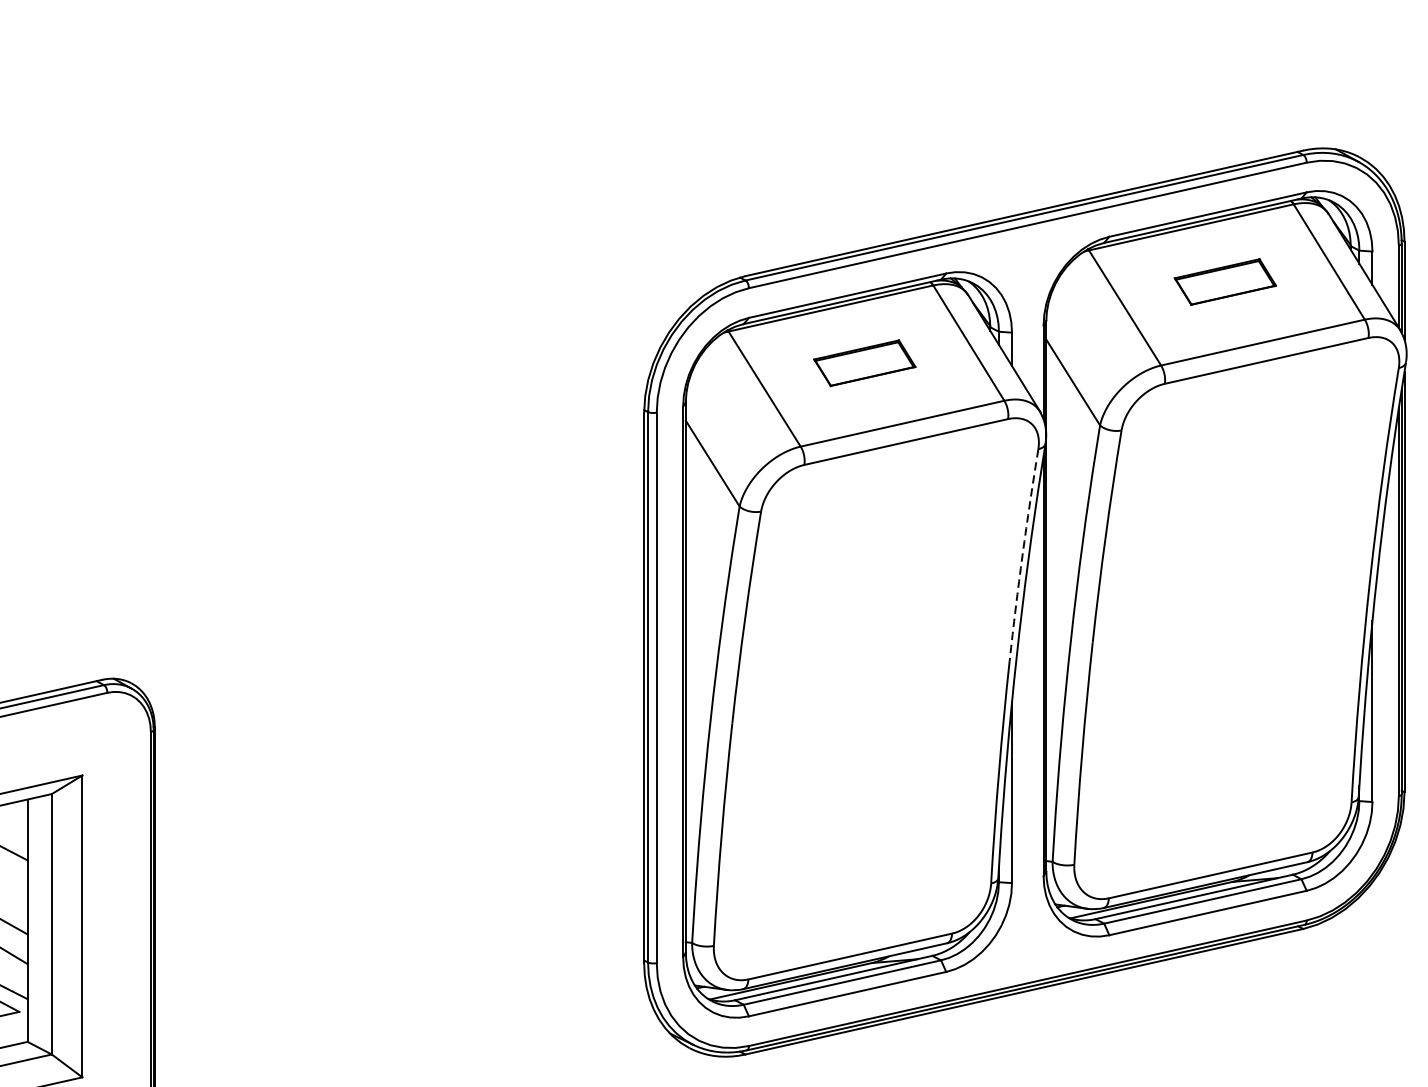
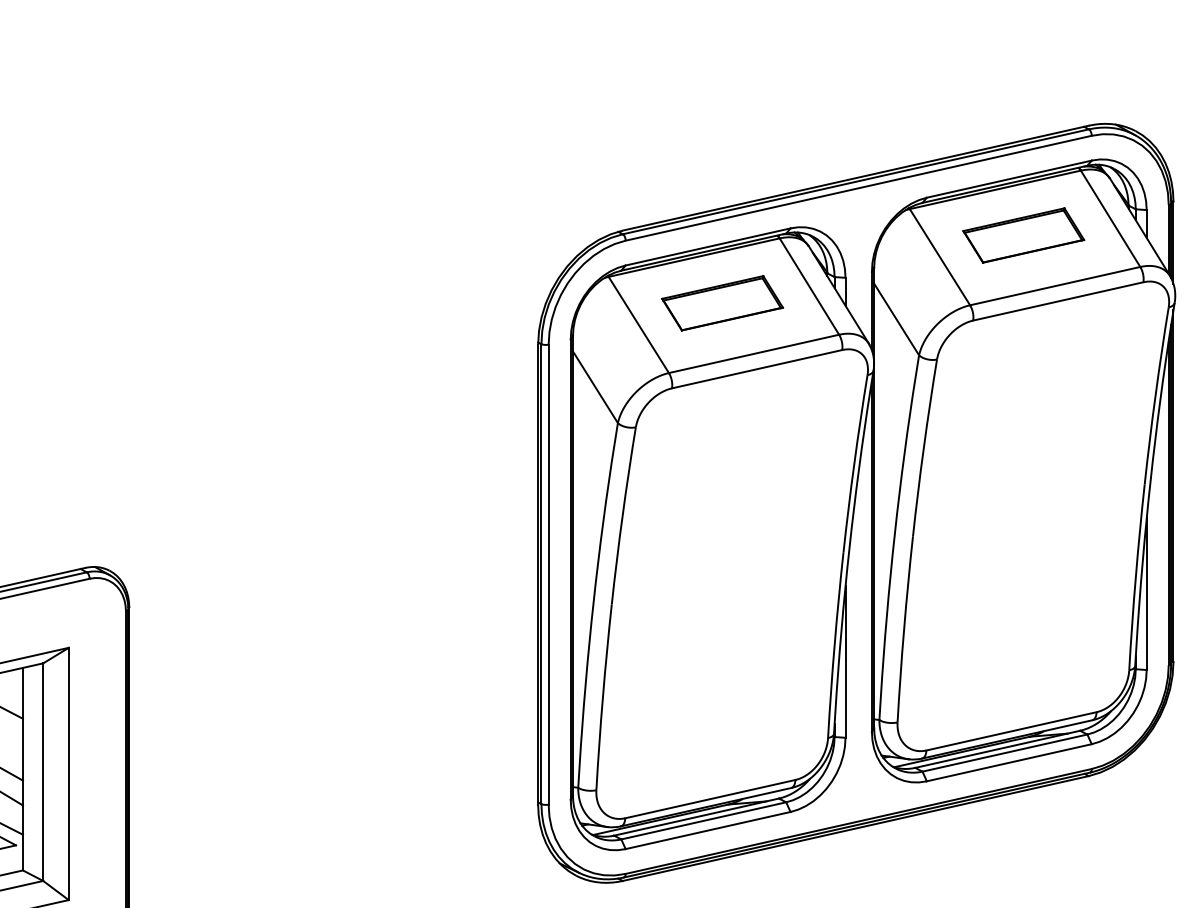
part: (1225, 281) -> (1023, 235), size x1.43
part: (864, 363) -> (722, 303), size x1.43
arc: (1022, 554) -> (854, 463), dashed -> solid

